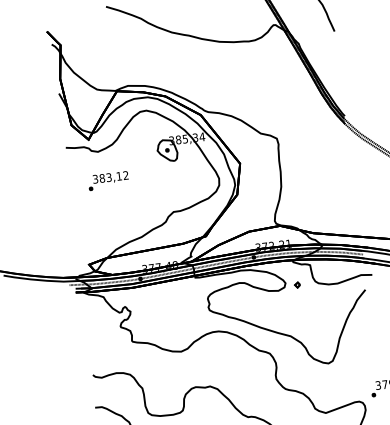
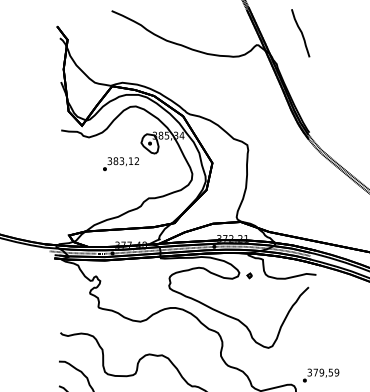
text: (107, 181) -> (120, 164), moved

